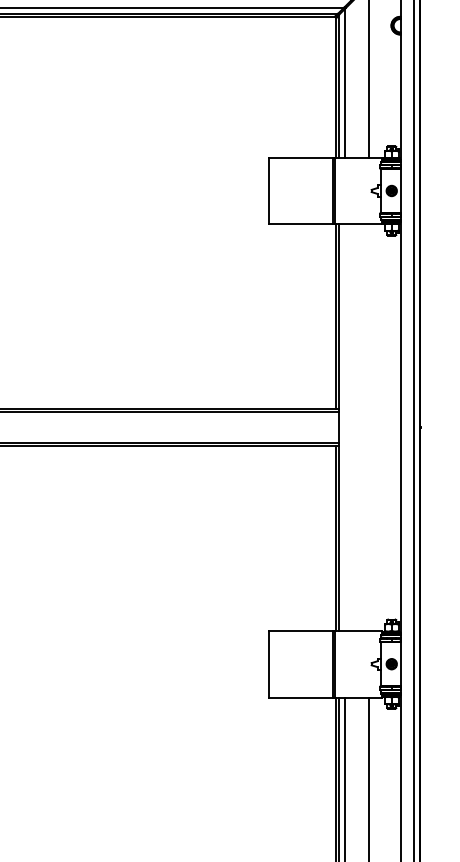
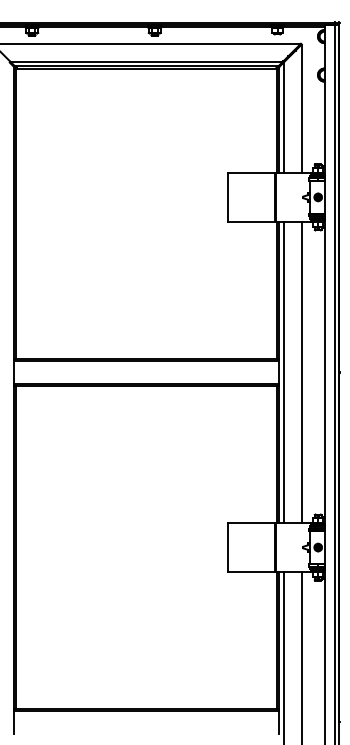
line: (344, 427) -> (283, 372), added
line: (369, 427) -> (301, 372), added

